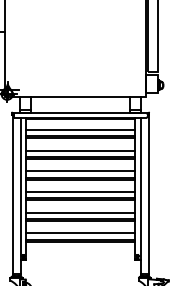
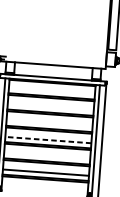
line: (80, 129) -> (51, 91), removed
line: (80, 150) -> (50, 107), removed
line: (80, 171) -> (49, 124), removed
line: (80, 191) -> (48, 139), solid -> dashed
line: (80, 212) -> (47, 156), removed

